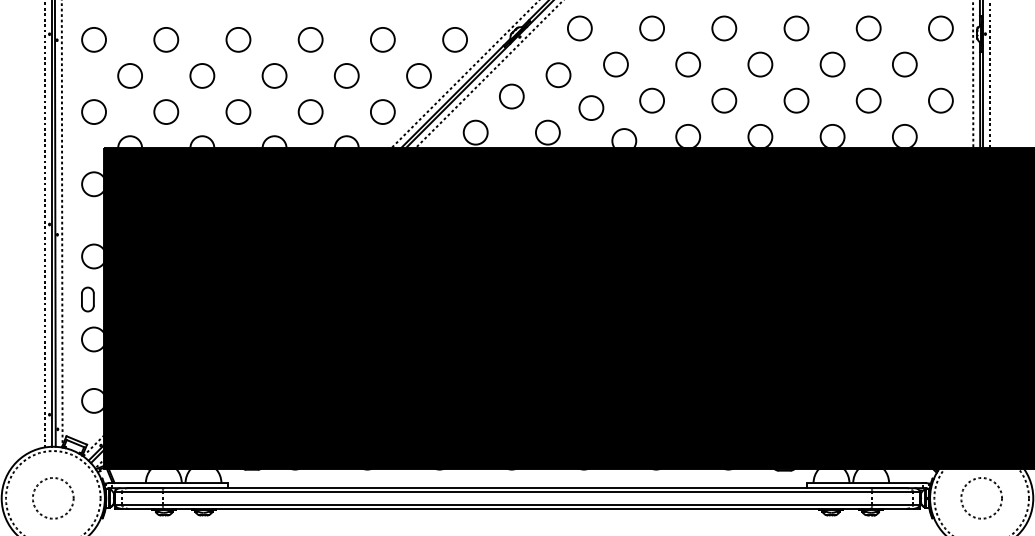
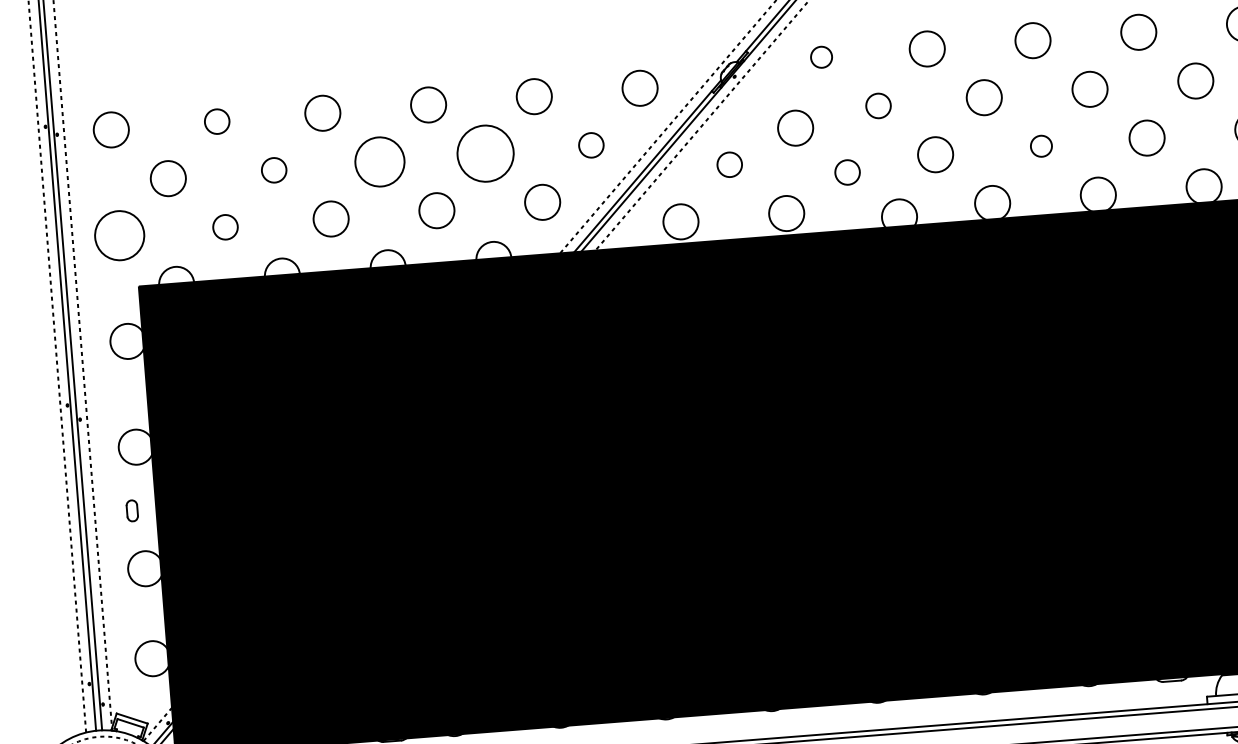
circle: (579, 28) -> (820, 57), size x0.6
circle: (166, 39) -> (217, 121), size x0.7
circle: (615, 64) -> (877, 105), size x0.7
circle: (202, 75) -> (274, 169), size x0.7
circle: (274, 75) -> (379, 161), size x1.4
circle: (346, 75) -> (485, 153), size x1.6
circle: (418, 75) -> (590, 144), size x0.7
circle: (511, 96) -> (729, 164), size x0.7
circle: (724, 100) -> (1041, 146), size x0.6
circle: (591, 107) -> (847, 171), size x0.7
circle: (93, 111) -> (118, 234), size x1.4
circle: (166, 111) -> (225, 226), size x0.7
part: (87, 299) -> (131, 510), size x0.6

